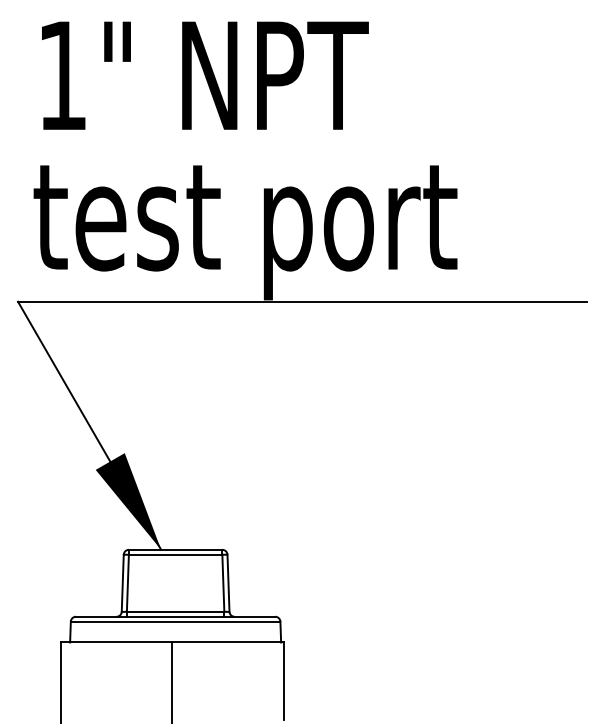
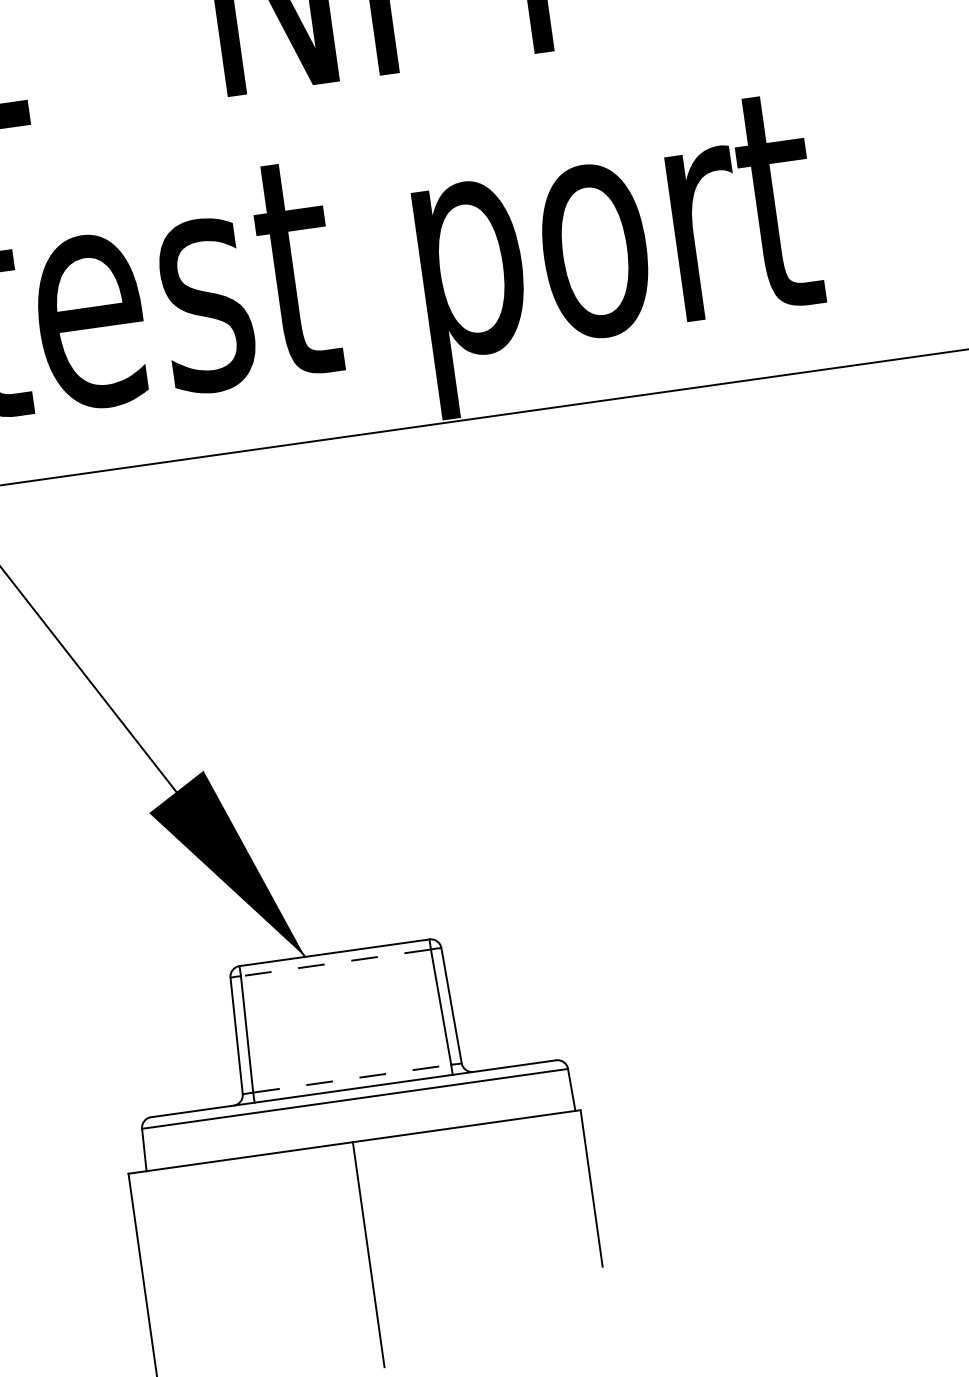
line: (175, 554) -> (335, 962), solid -> dashed
line: (175, 611) -> (351, 1078), solid -> dashed

